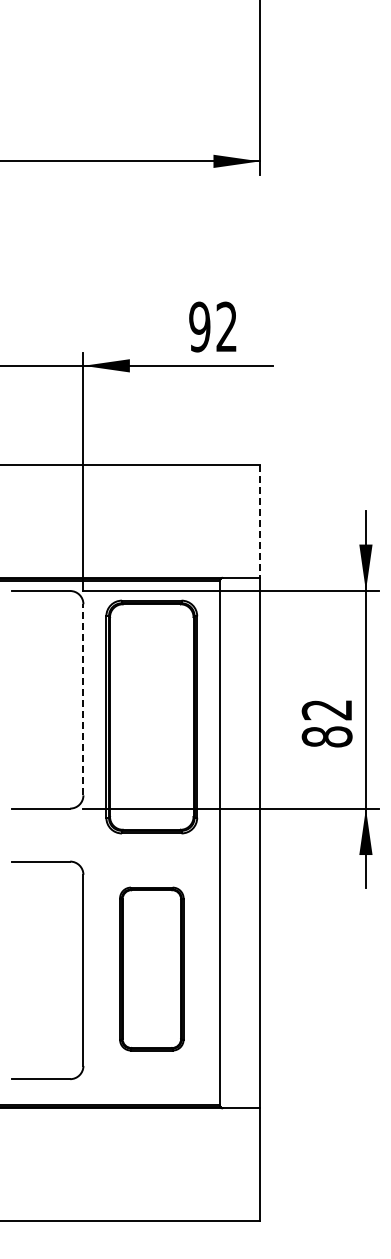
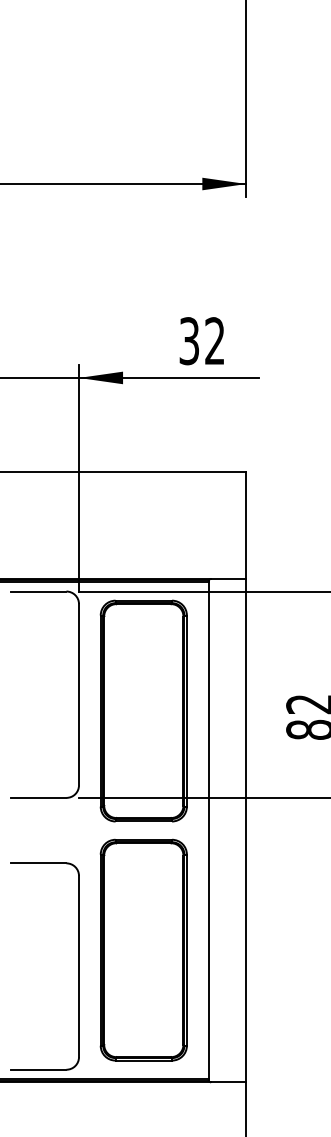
text: (199, 326) -> (189, 340), 92 -> 32
line: (259, 521) -> (245, 525), dashed -> solid
line: (83, 699) -> (79, 694), dashed -> solid
part: (151, 968) -> (143, 949), size x1.43
part: (82, 969) -> (78, 965), moved

